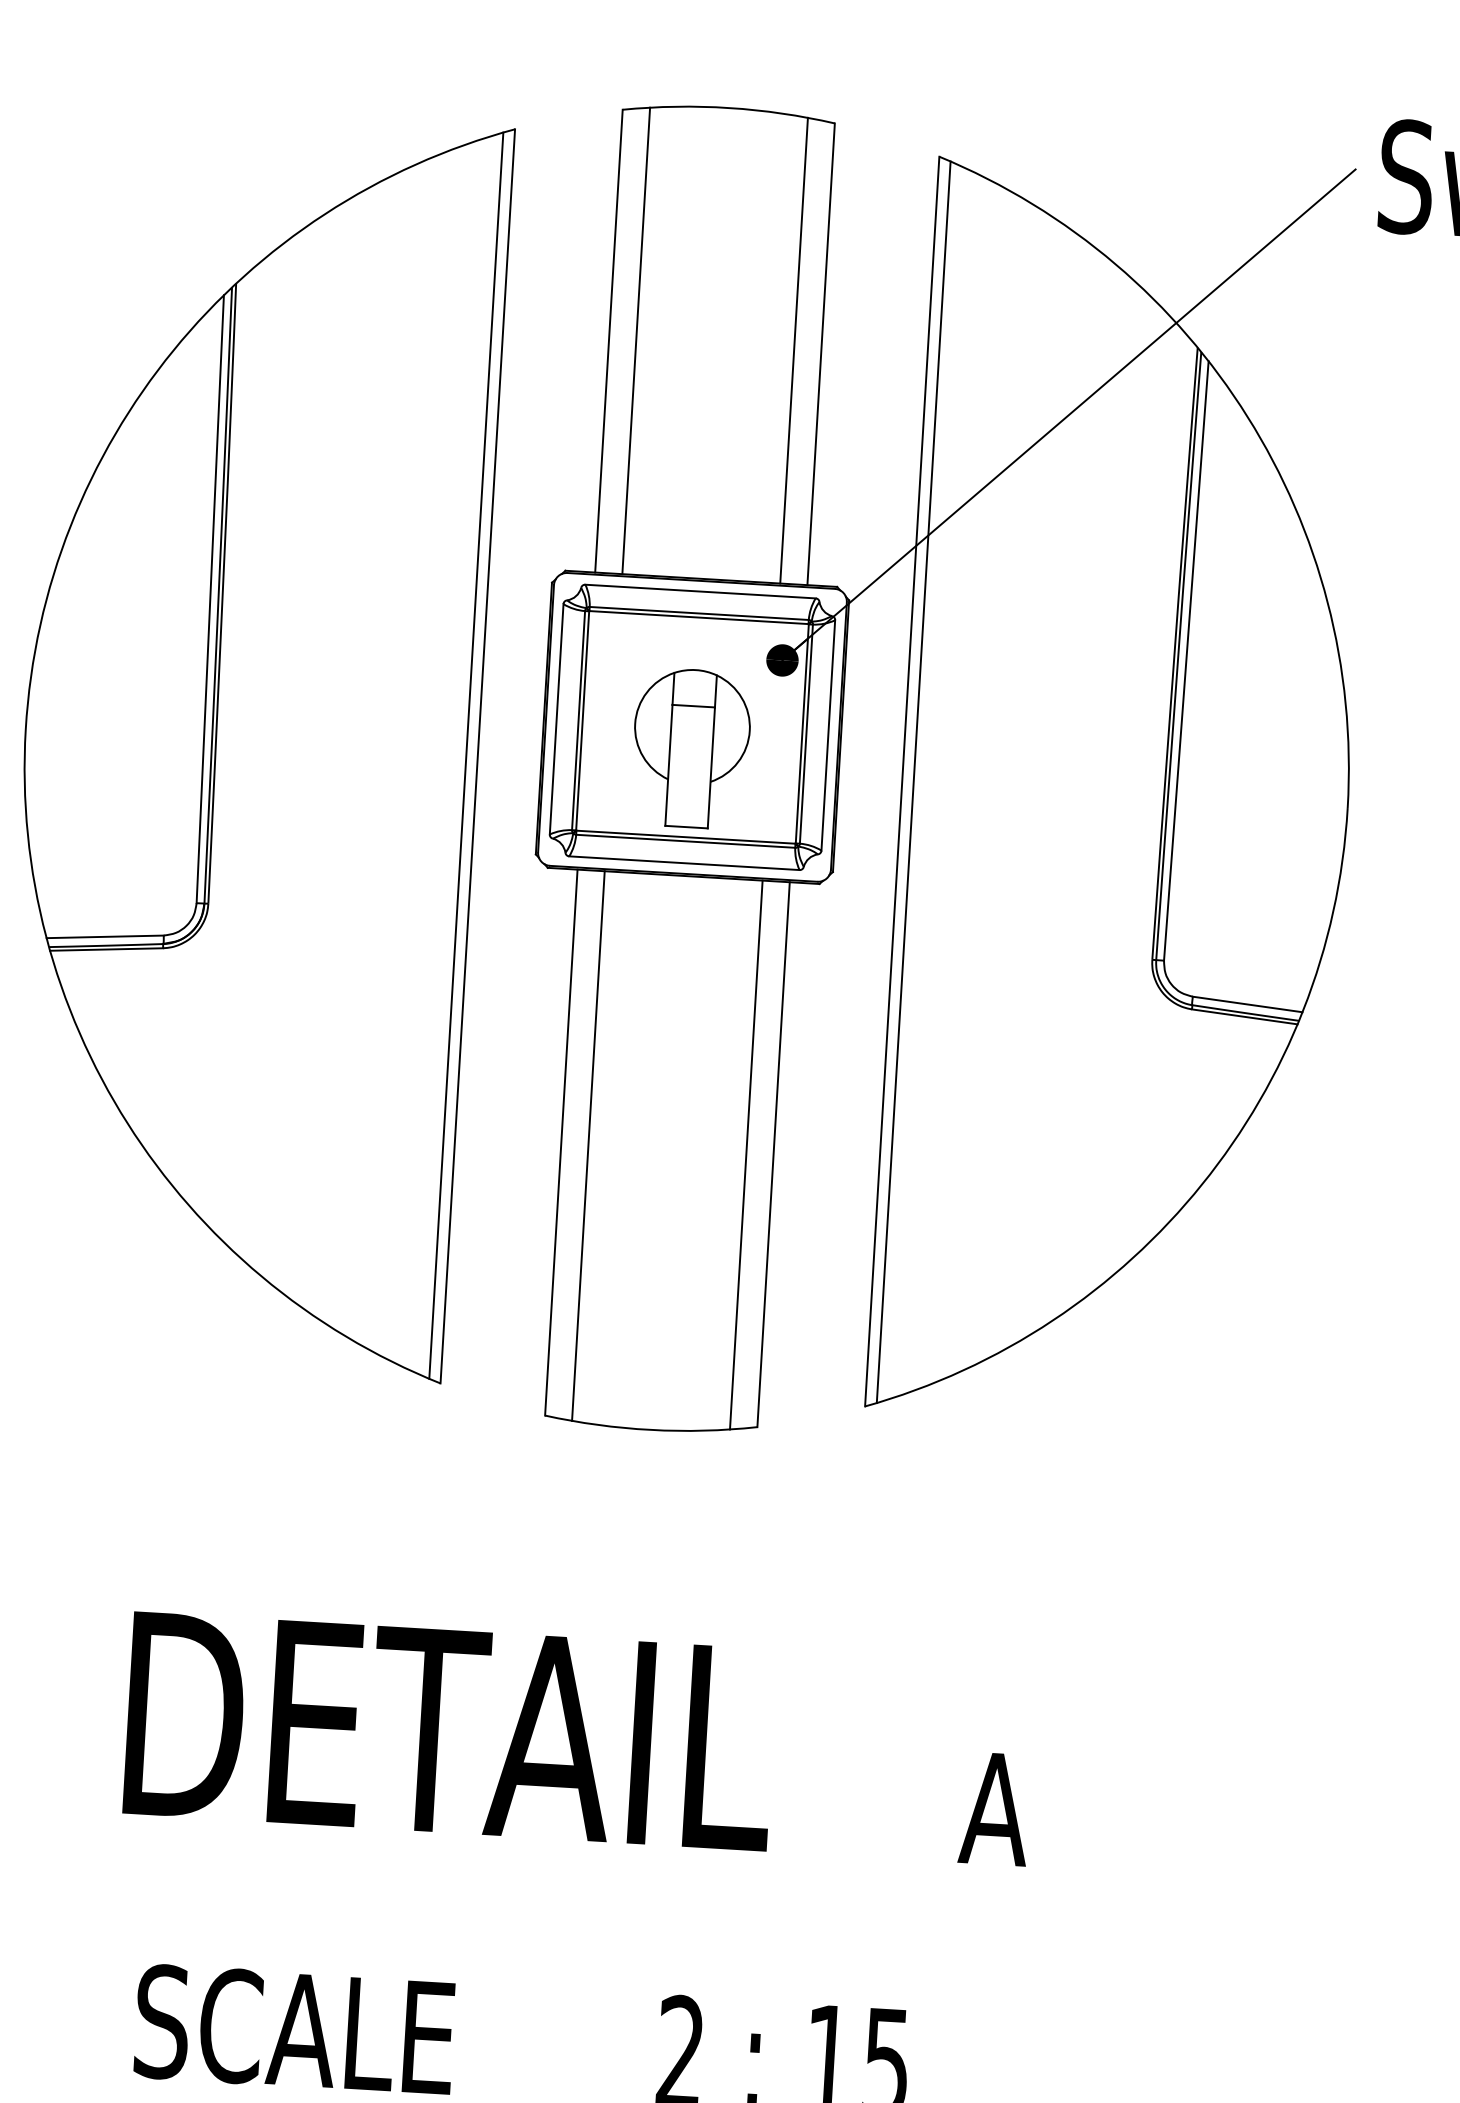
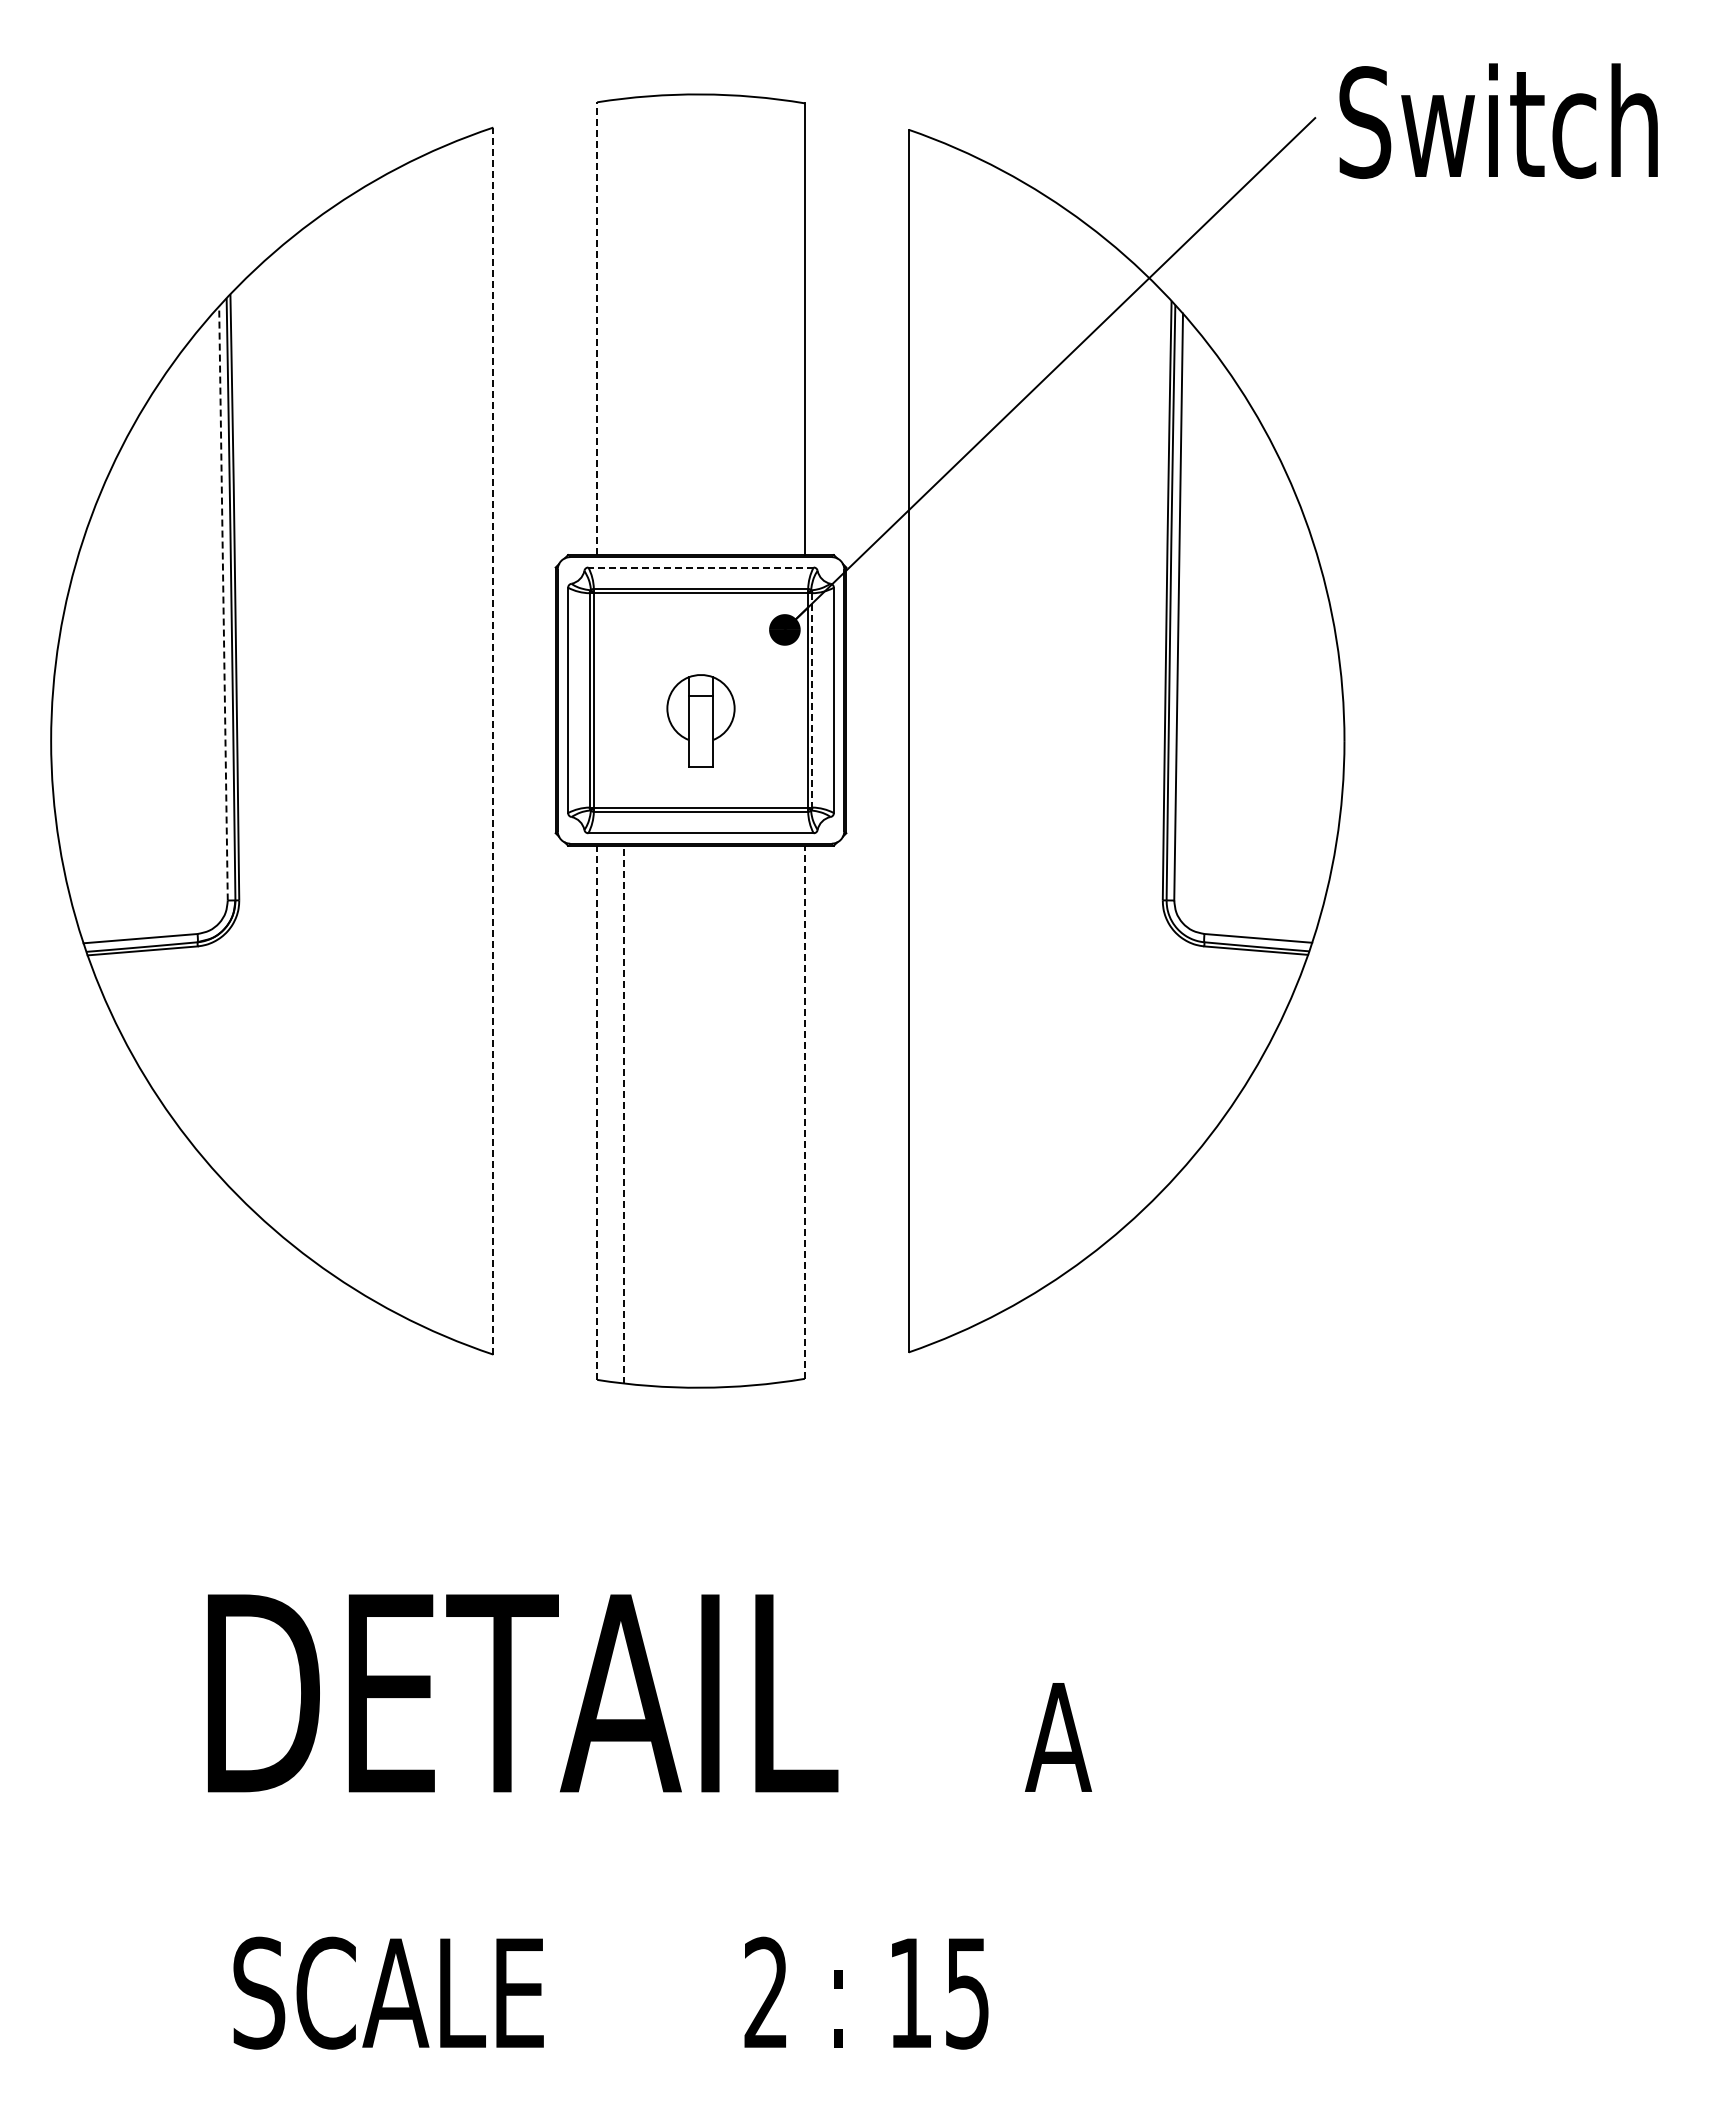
line: (609, 340) -> (597, 328), solid -> dashed
line: (635, 340) -> (623, 326), removed
line: (794, 350) -> (778, 327), removed
line: (701, 591) -> (701, 567), solid -> dashed
line: (210, 598) -> (223, 602), solid -> dashed
line: (806, 734) -> (812, 700), solid -> dashed
part: (690, 747) -> (700, 720), size x0.6
line: (466, 755) -> (482, 740), removed
line: (477, 756) -> (493, 741), solid -> dashed
line: (913, 781) -> (919, 740), removed
line: (561, 1142) -> (597, 1112), solid -> dashed
line: (588, 1145) -> (623, 1114), solid -> dashed
line: (746, 1154) -> (778, 1113), removed
line: (773, 1154) -> (804, 1112), solid -> dashed

